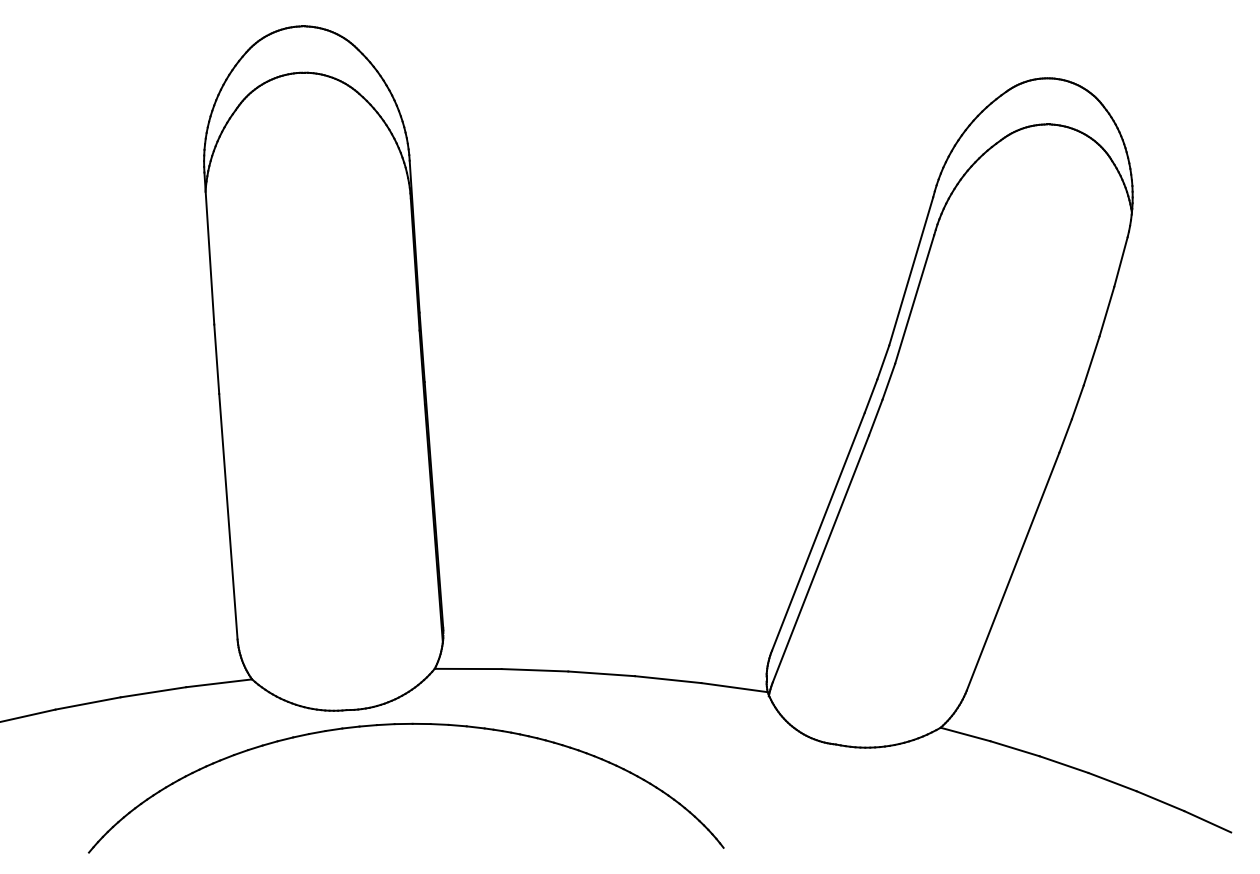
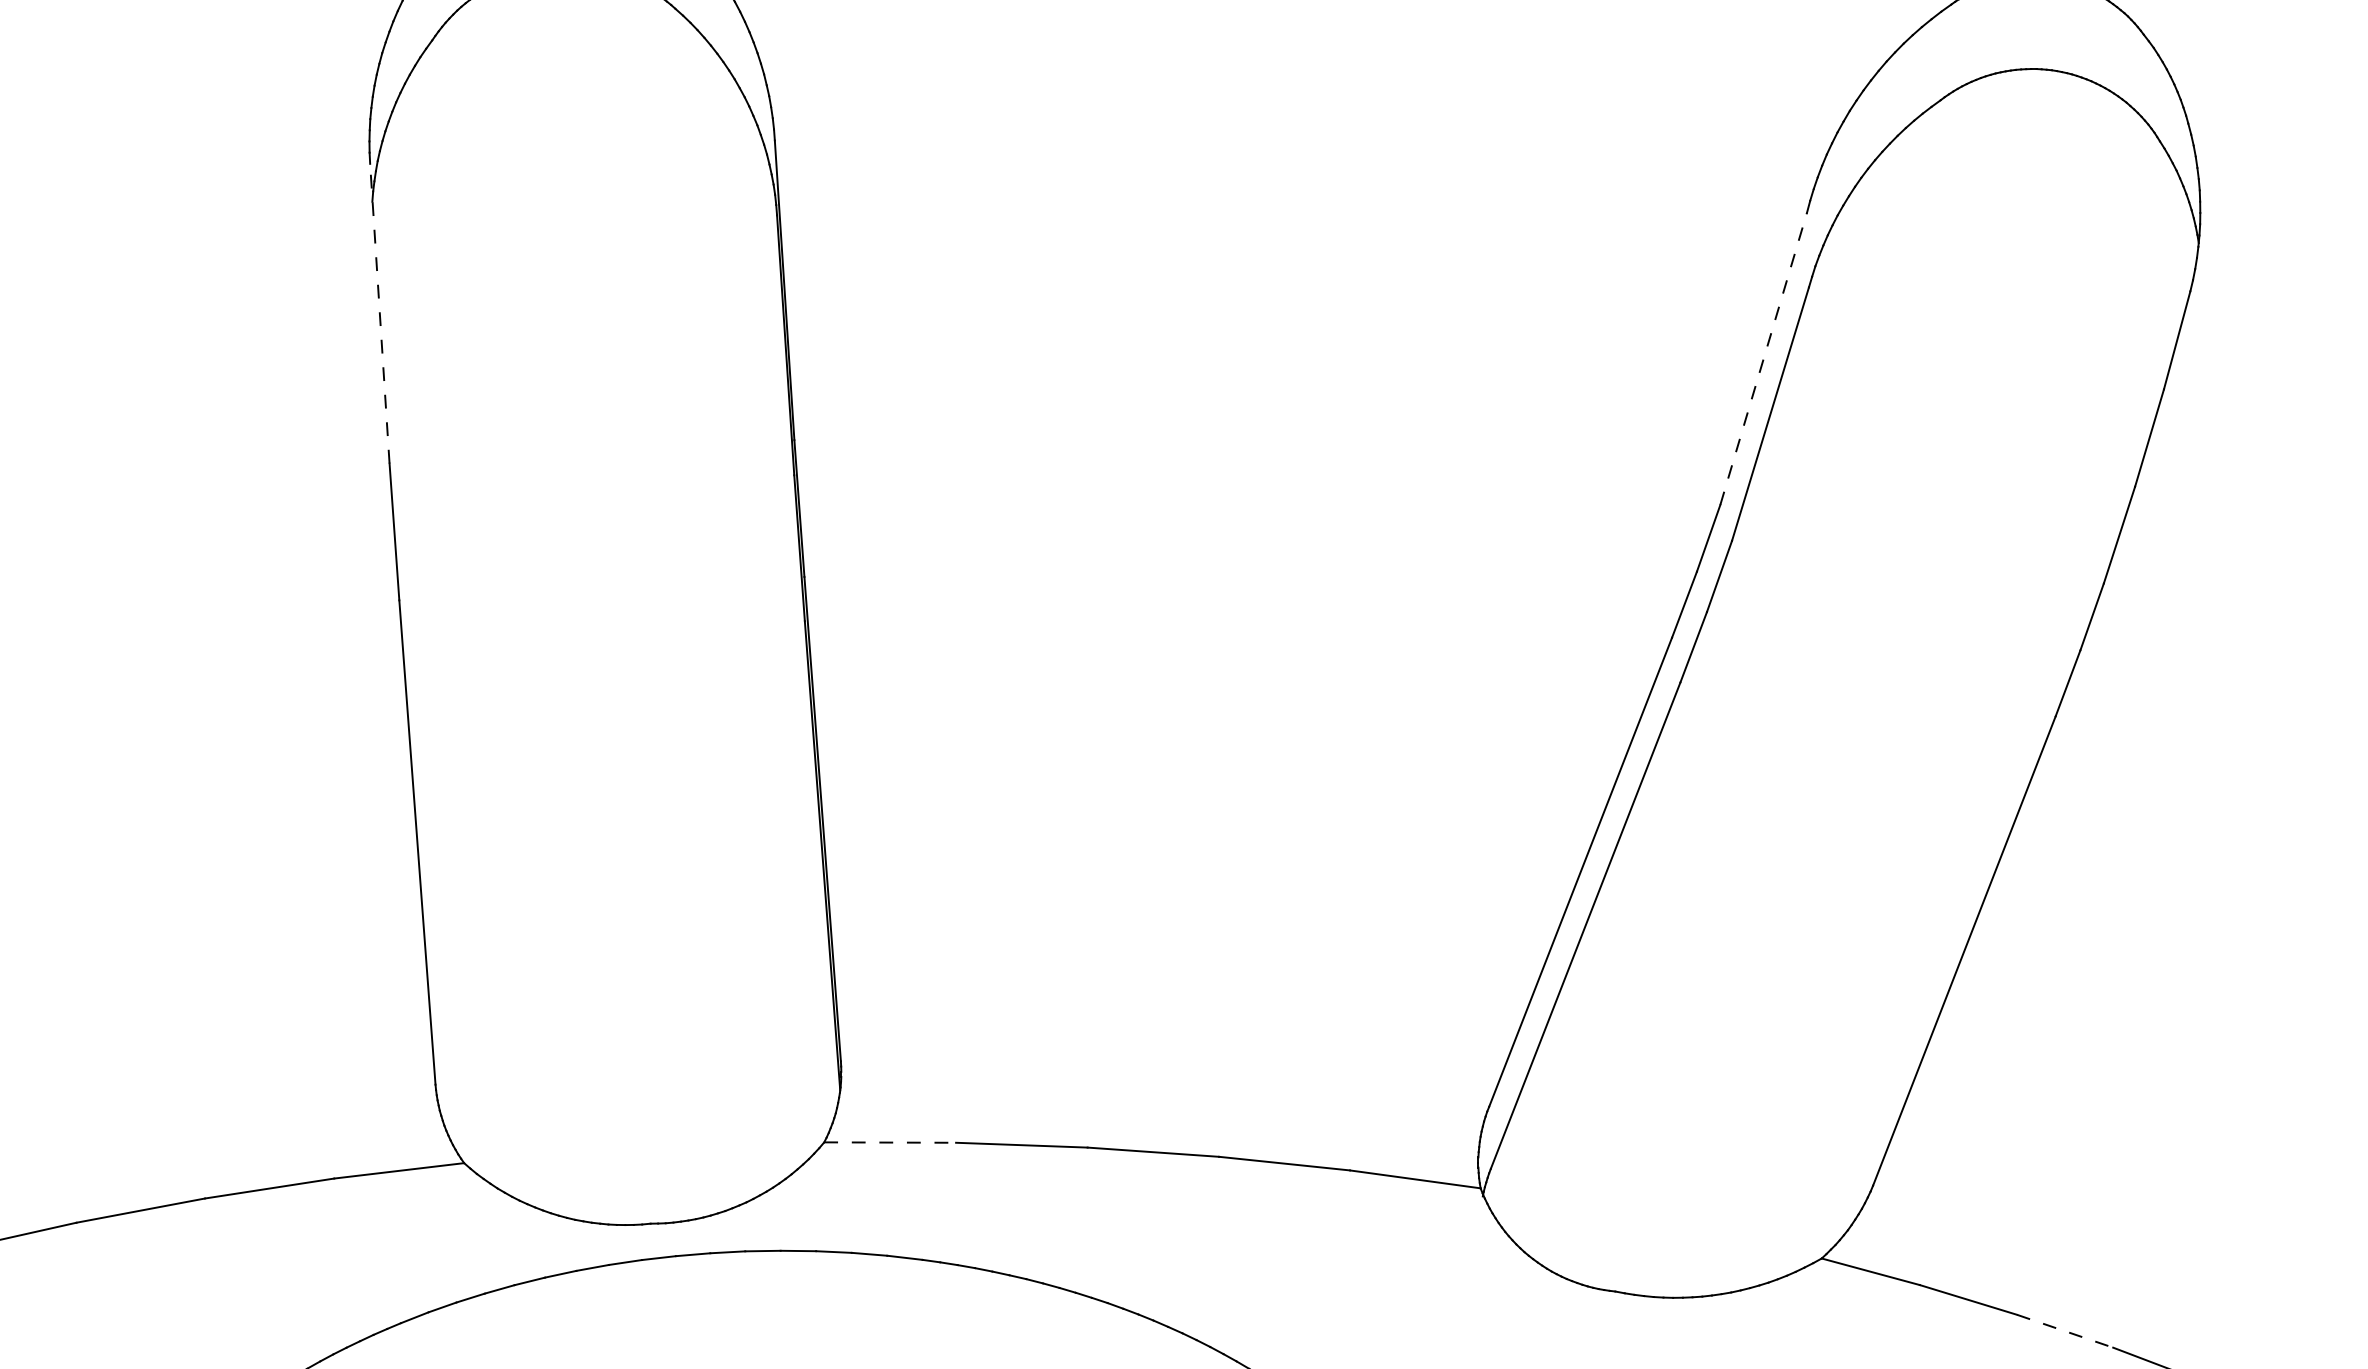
line: (209, 248) -> (380, 313), solid -> dashed
line: (911, 270) -> (1764, 356), solid -> dashed
line: (468, 668) -> (890, 1141), solid -> dashed
line: (1064, 764) -> (2065, 1330), solid -> dashed

